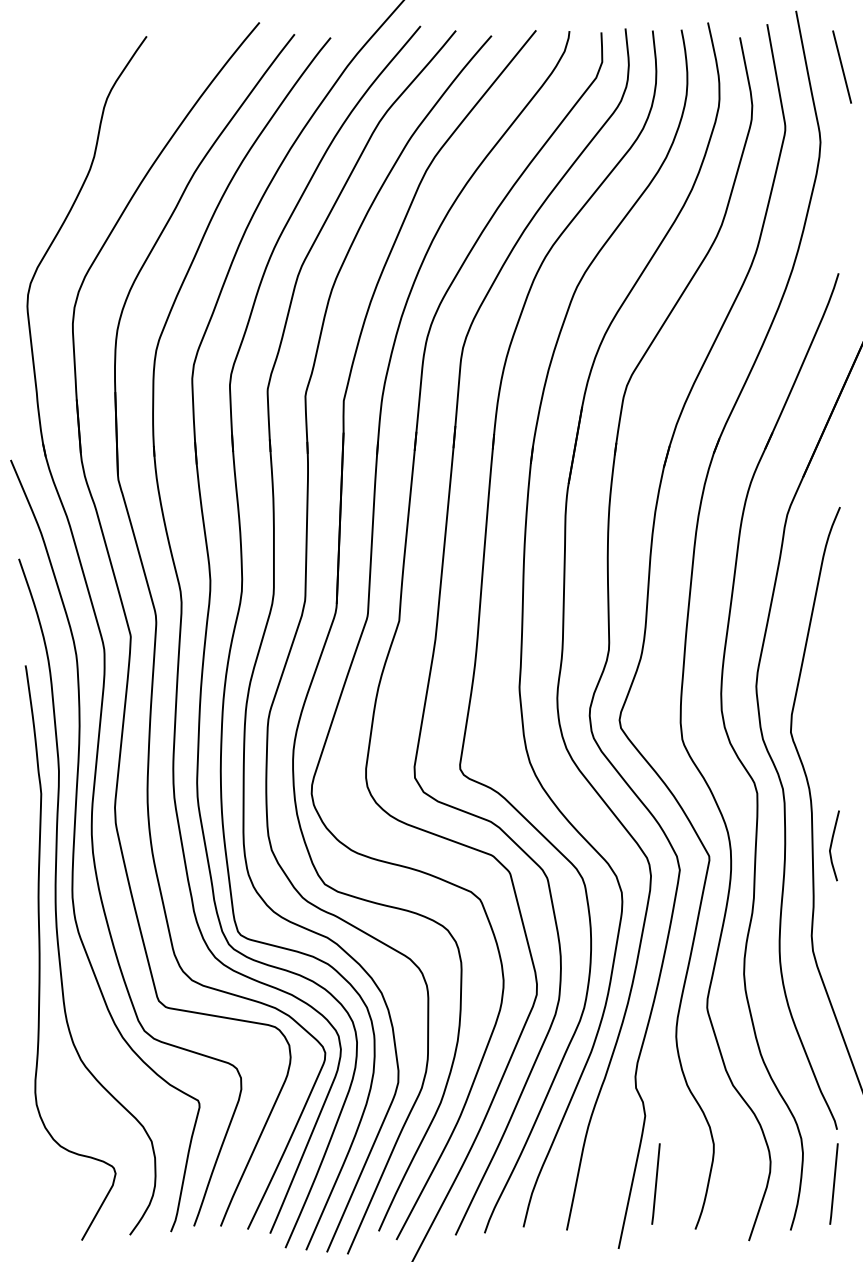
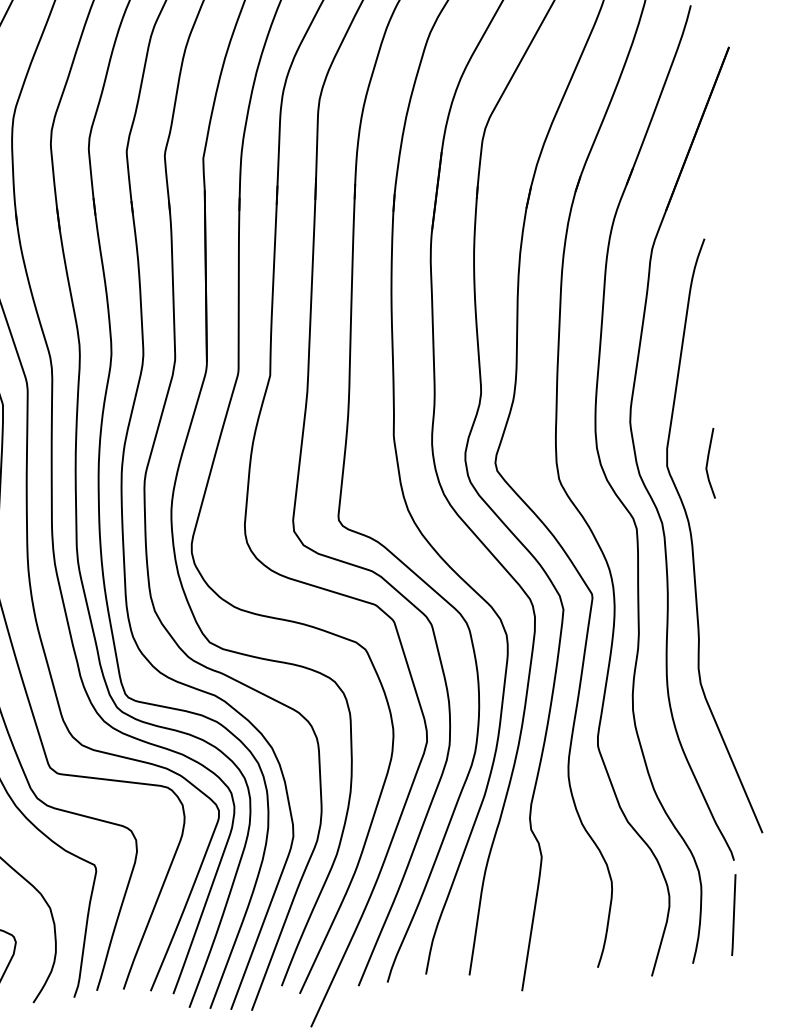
curve: (832, 844) -> (708, 462), moved
line: (655, 1183) -> (555, 923), removed

